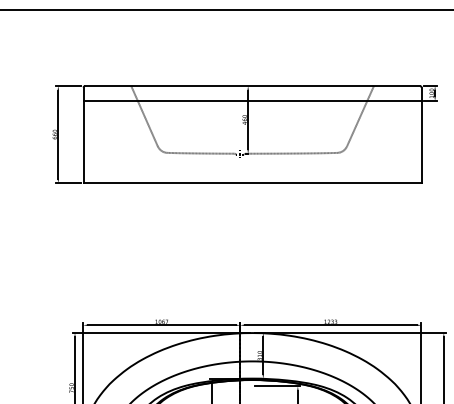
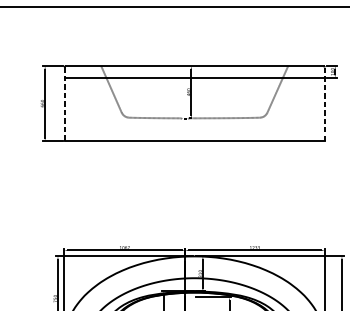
line: (83, 135) -> (64, 104), solid -> dashed
line: (421, 135) -> (324, 104), solid -> dashed

